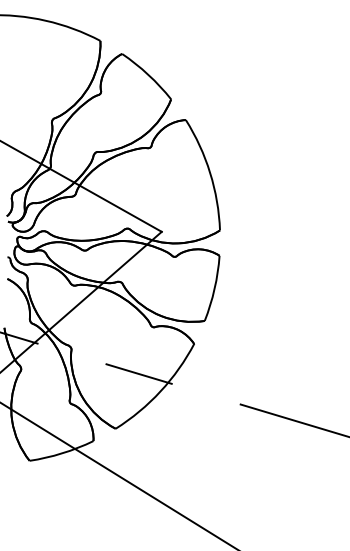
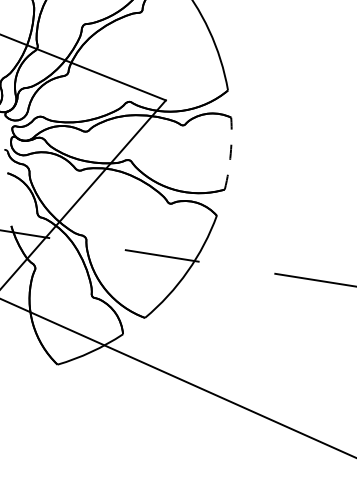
arc: (214, 288) -> (230, 153), solid -> dashed

